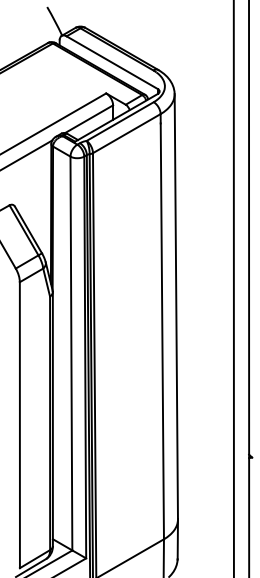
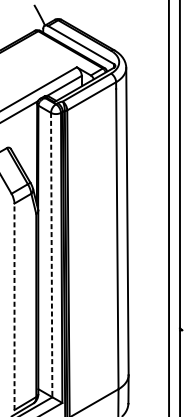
line: (71, 353) -> (51, 255), solid -> dashed
line: (19, 425) -> (14, 307), solid -> dashed

